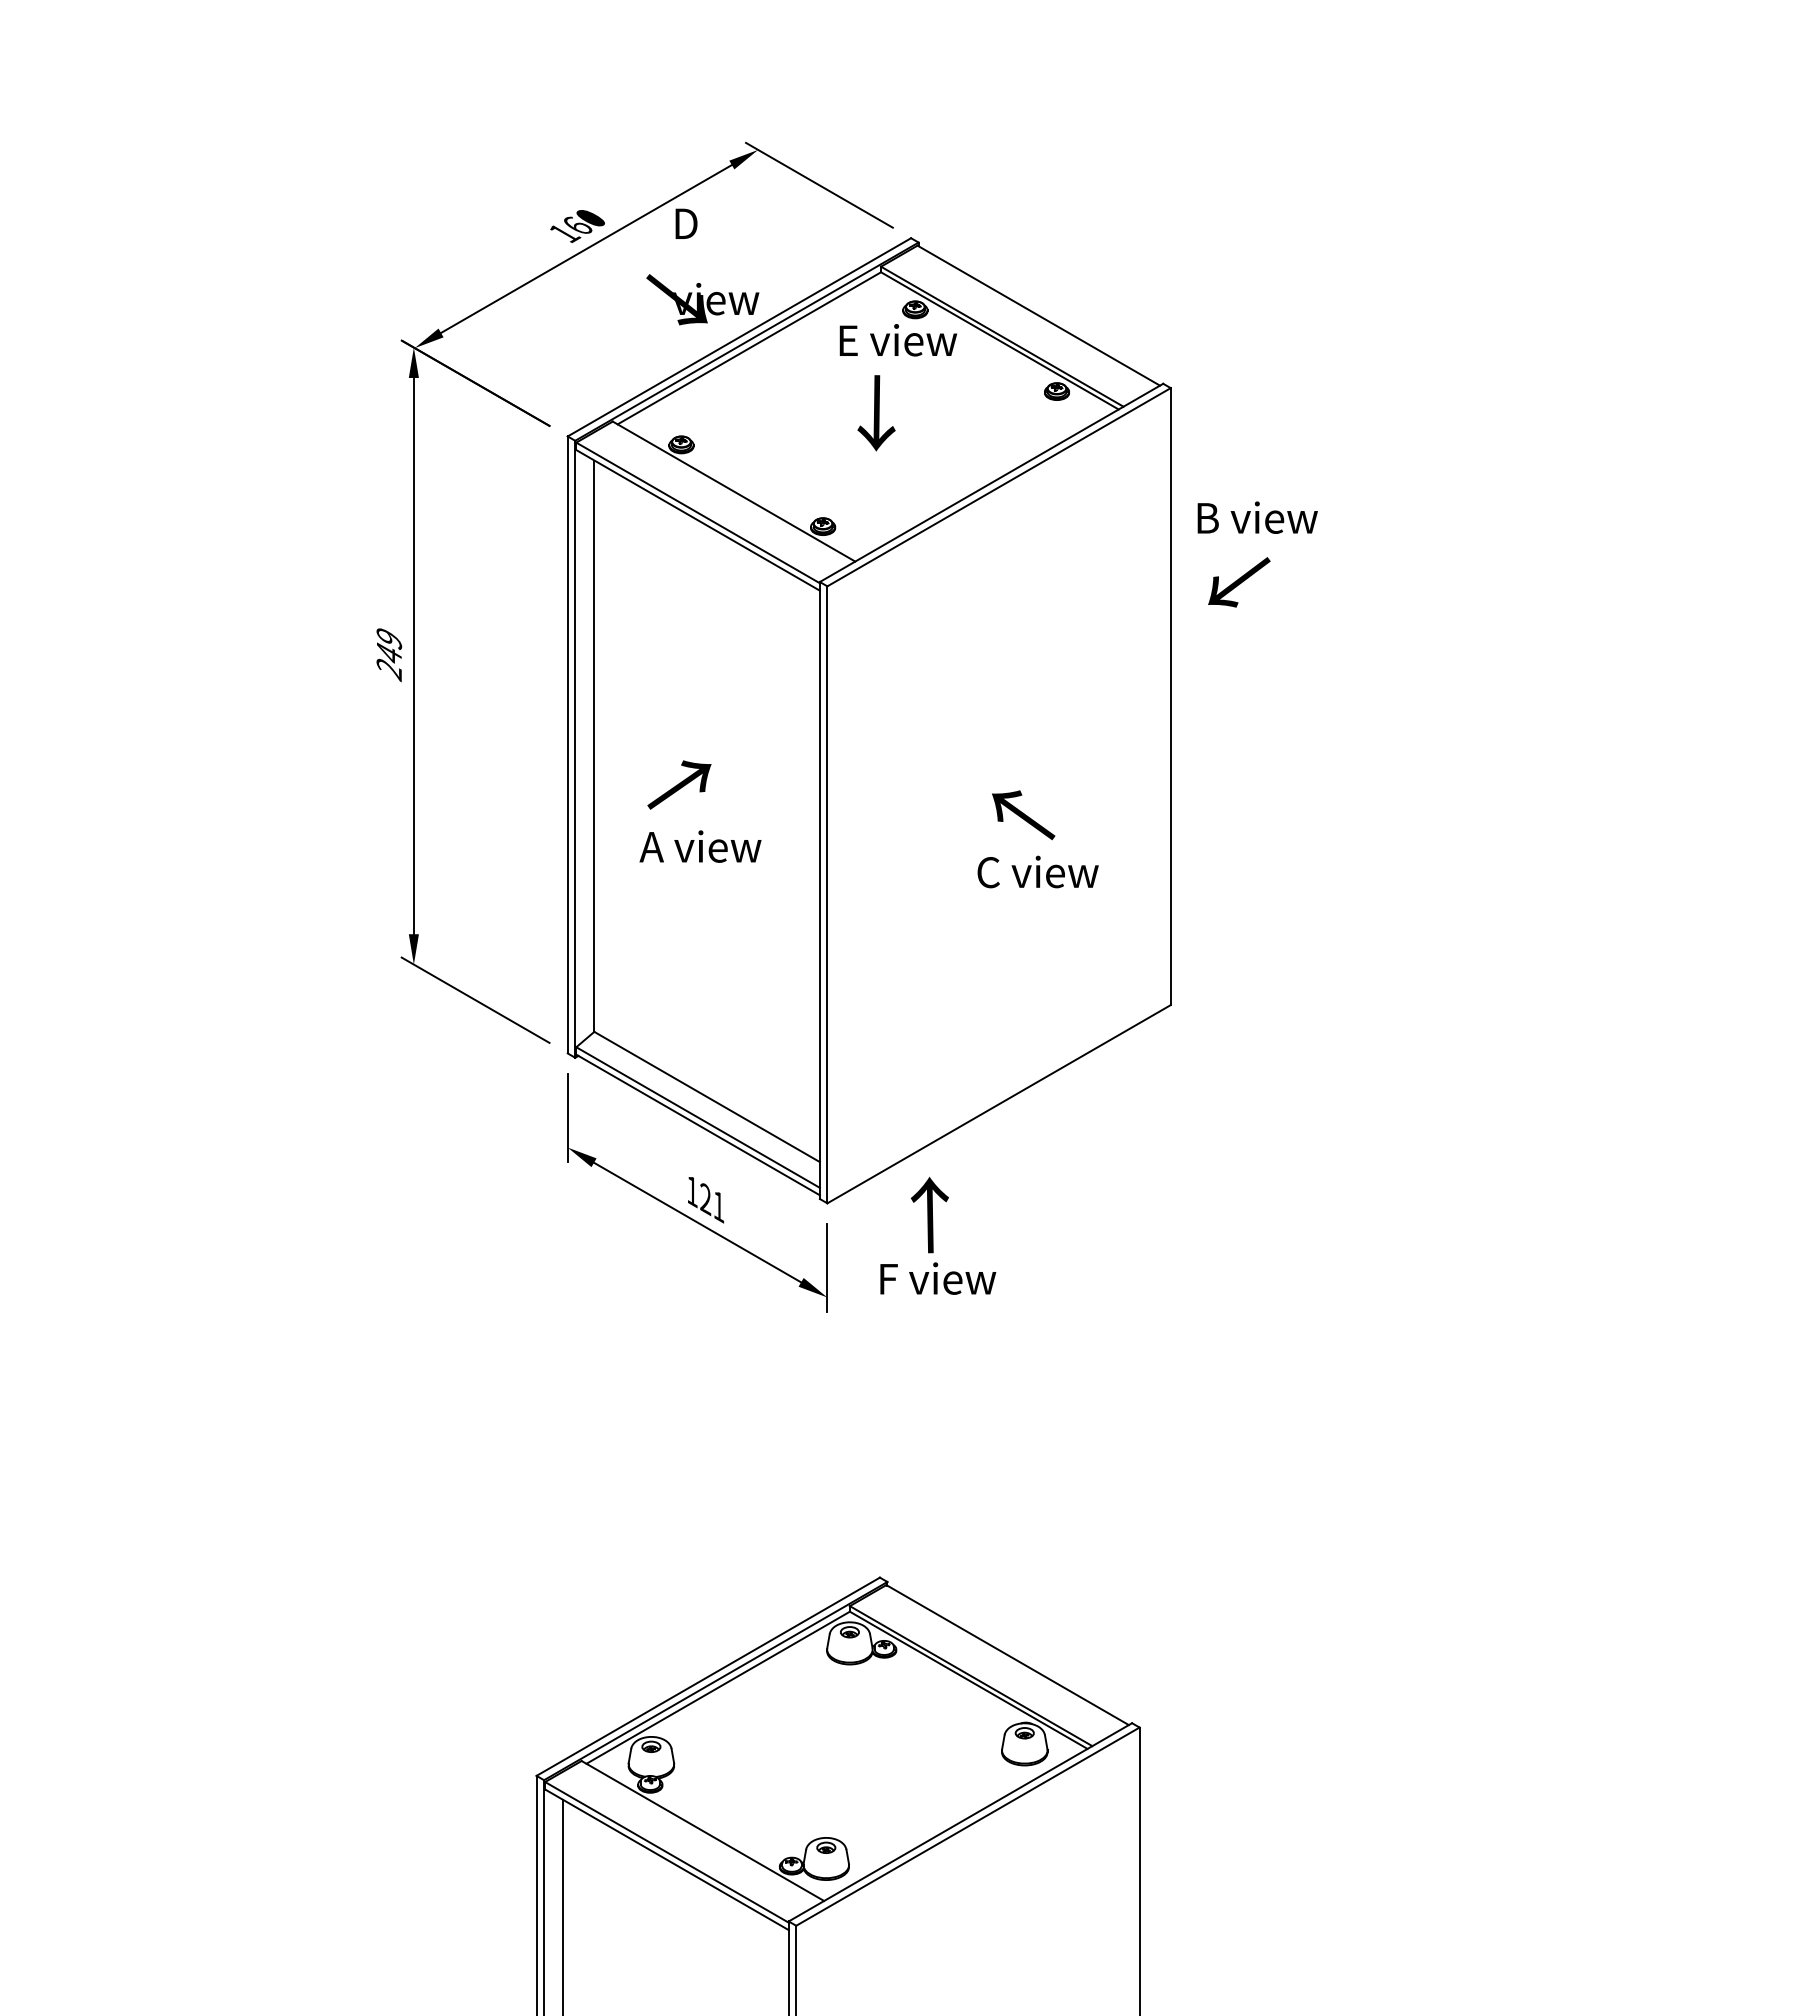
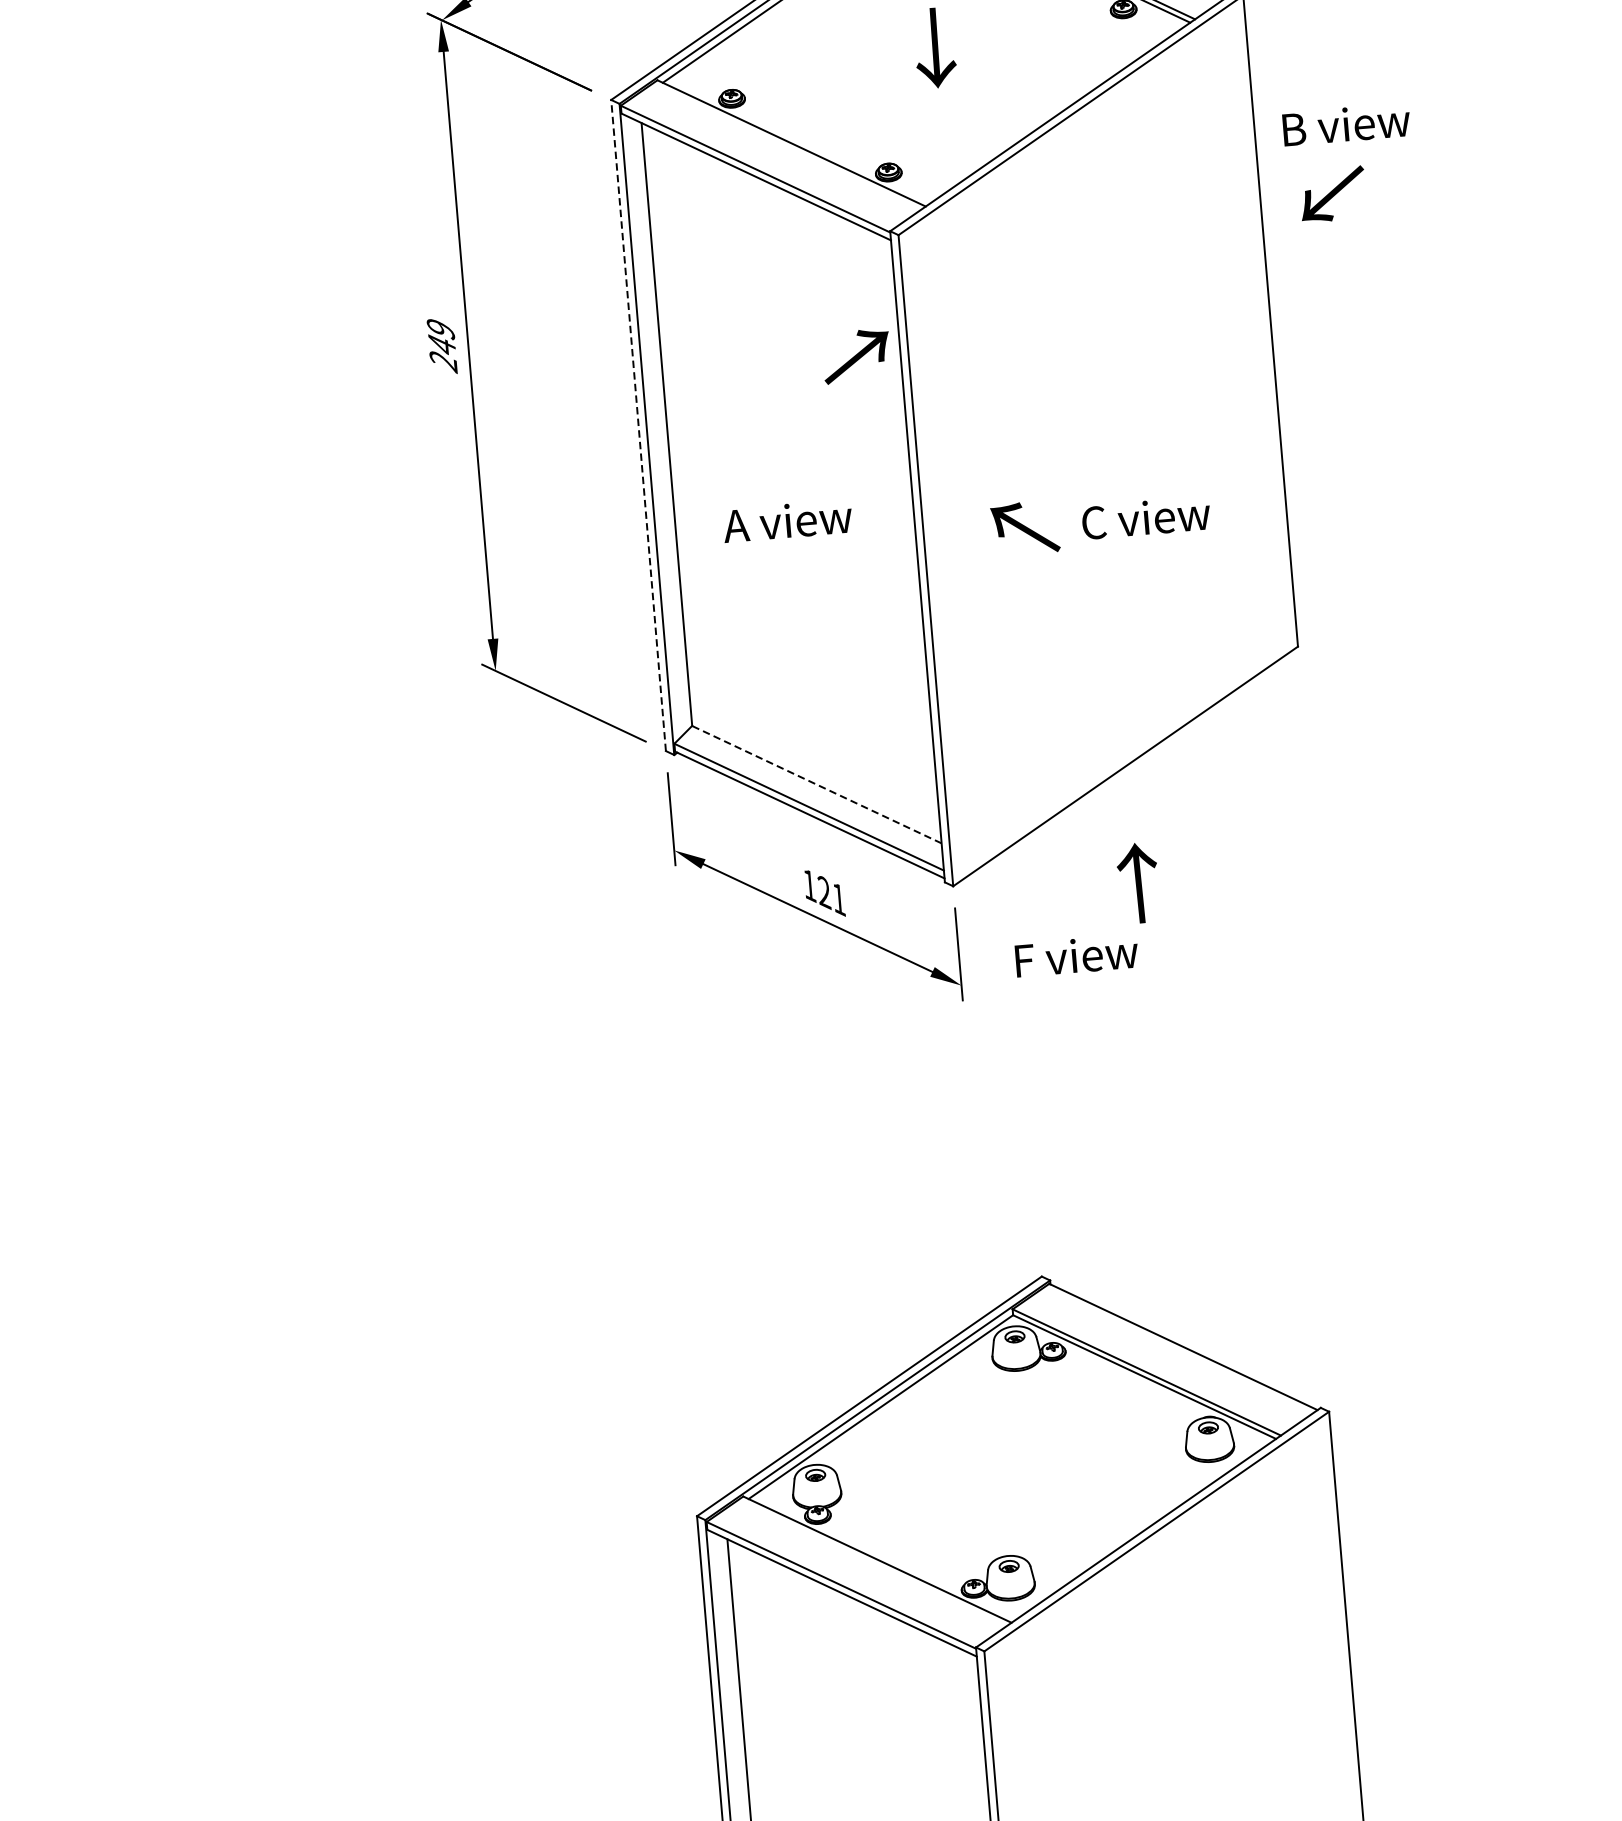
line: (567, 744) -> (638, 425), solid -> dashed
text: (679, 784) -> (856, 355), moved
text: (1023, 815) -> (1025, 528), moved
line: (706, 1096) -> (816, 784), solid -> dashed
text: (929, 1215) -> (1138, 883), moved

